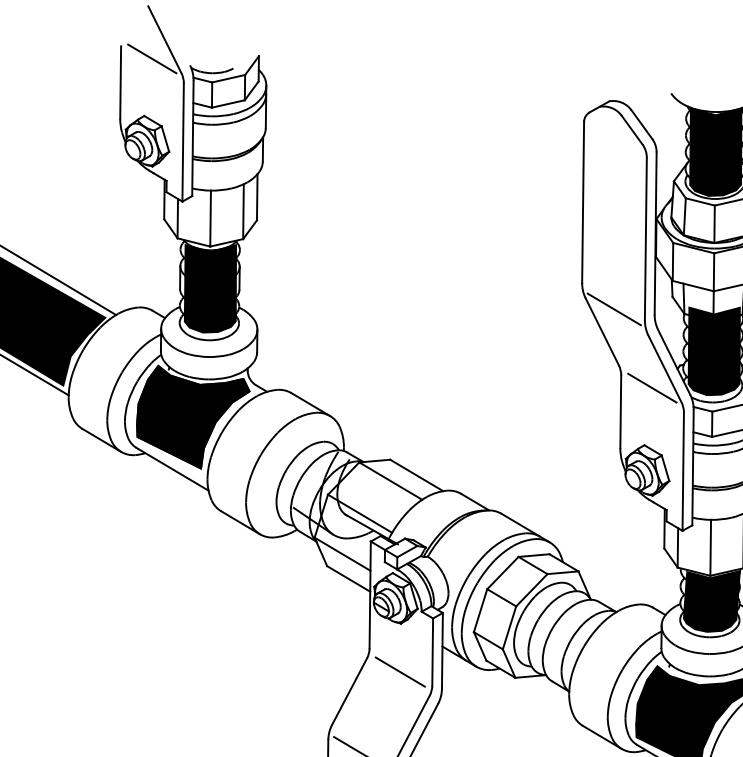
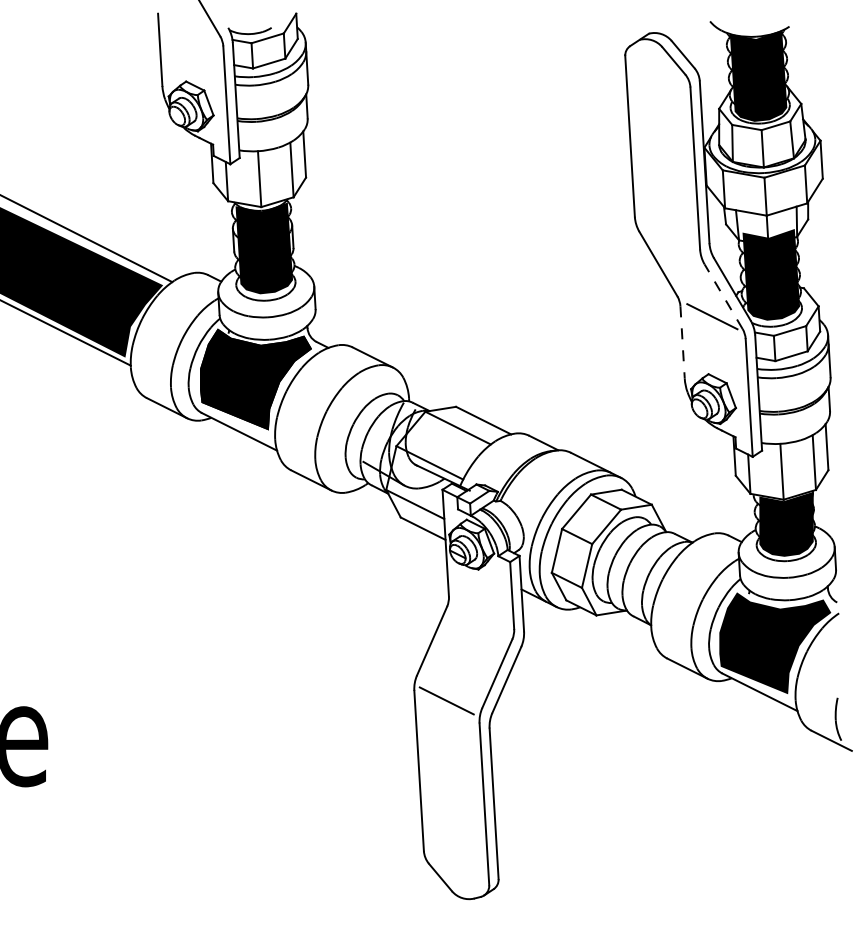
line: (151, 58) -> (189, 23), removed
line: (614, 309) -> (668, 240), removed
line: (664, 368) -> (723, 296), solid -> dashed
line: (620, 412) -> (682, 343), solid -> dashed
line: (399, 671) -> (480, 617), removed

